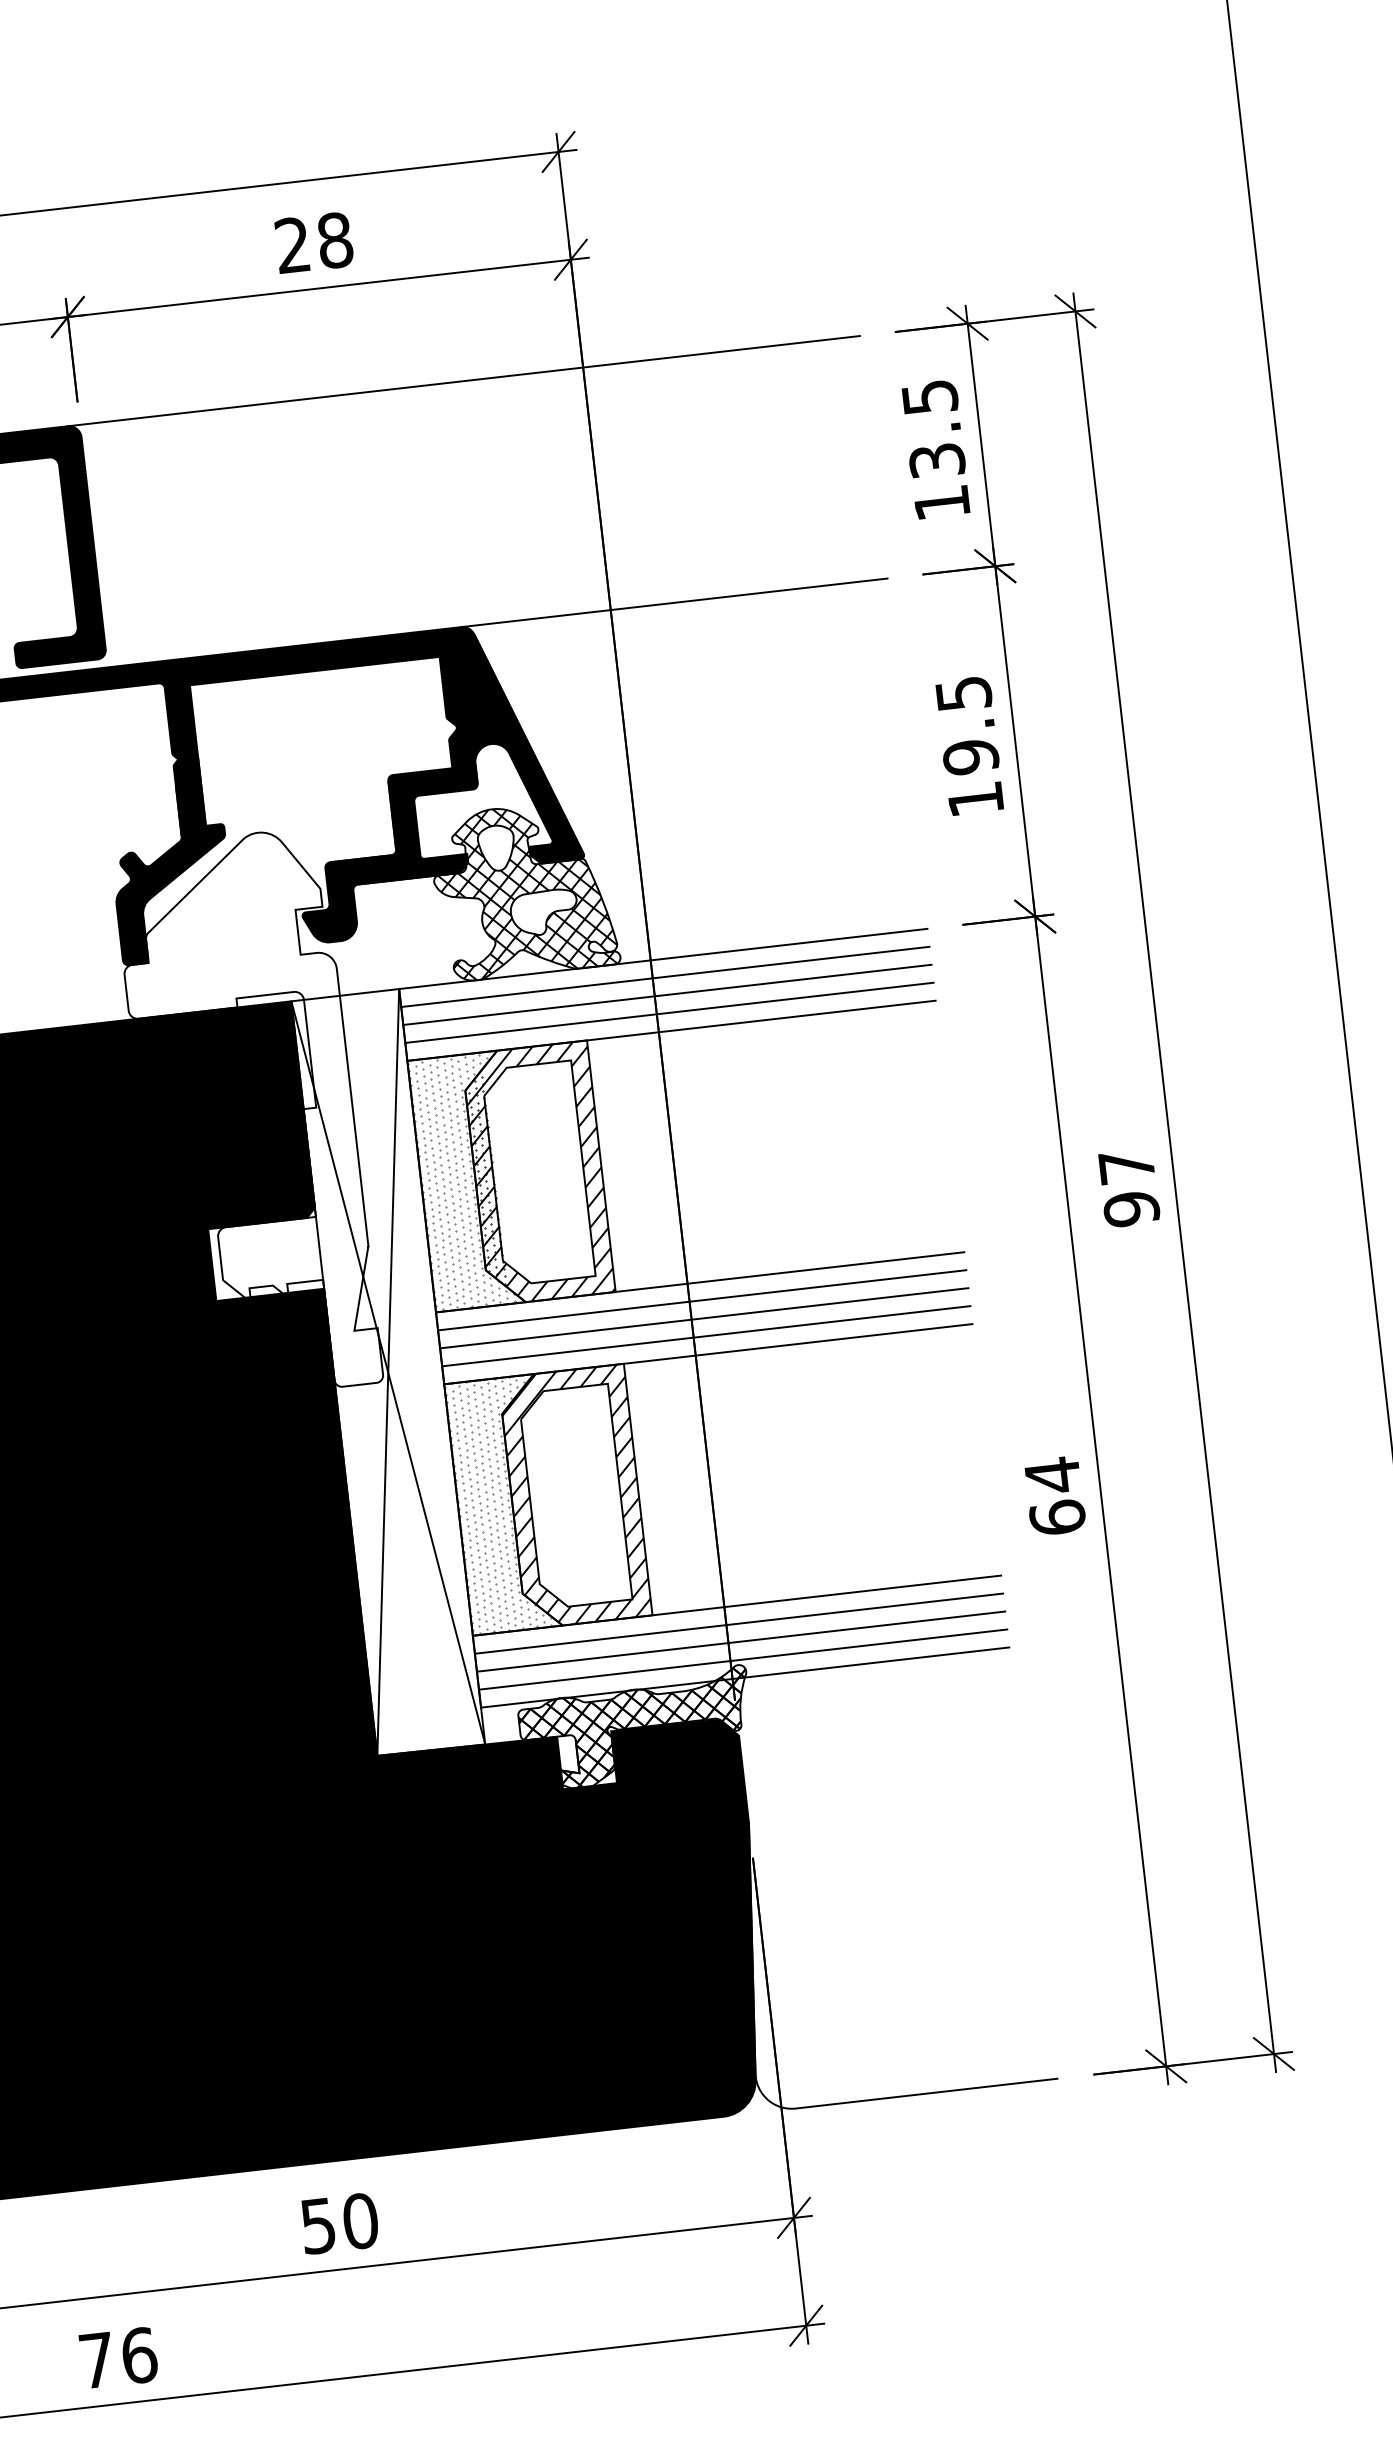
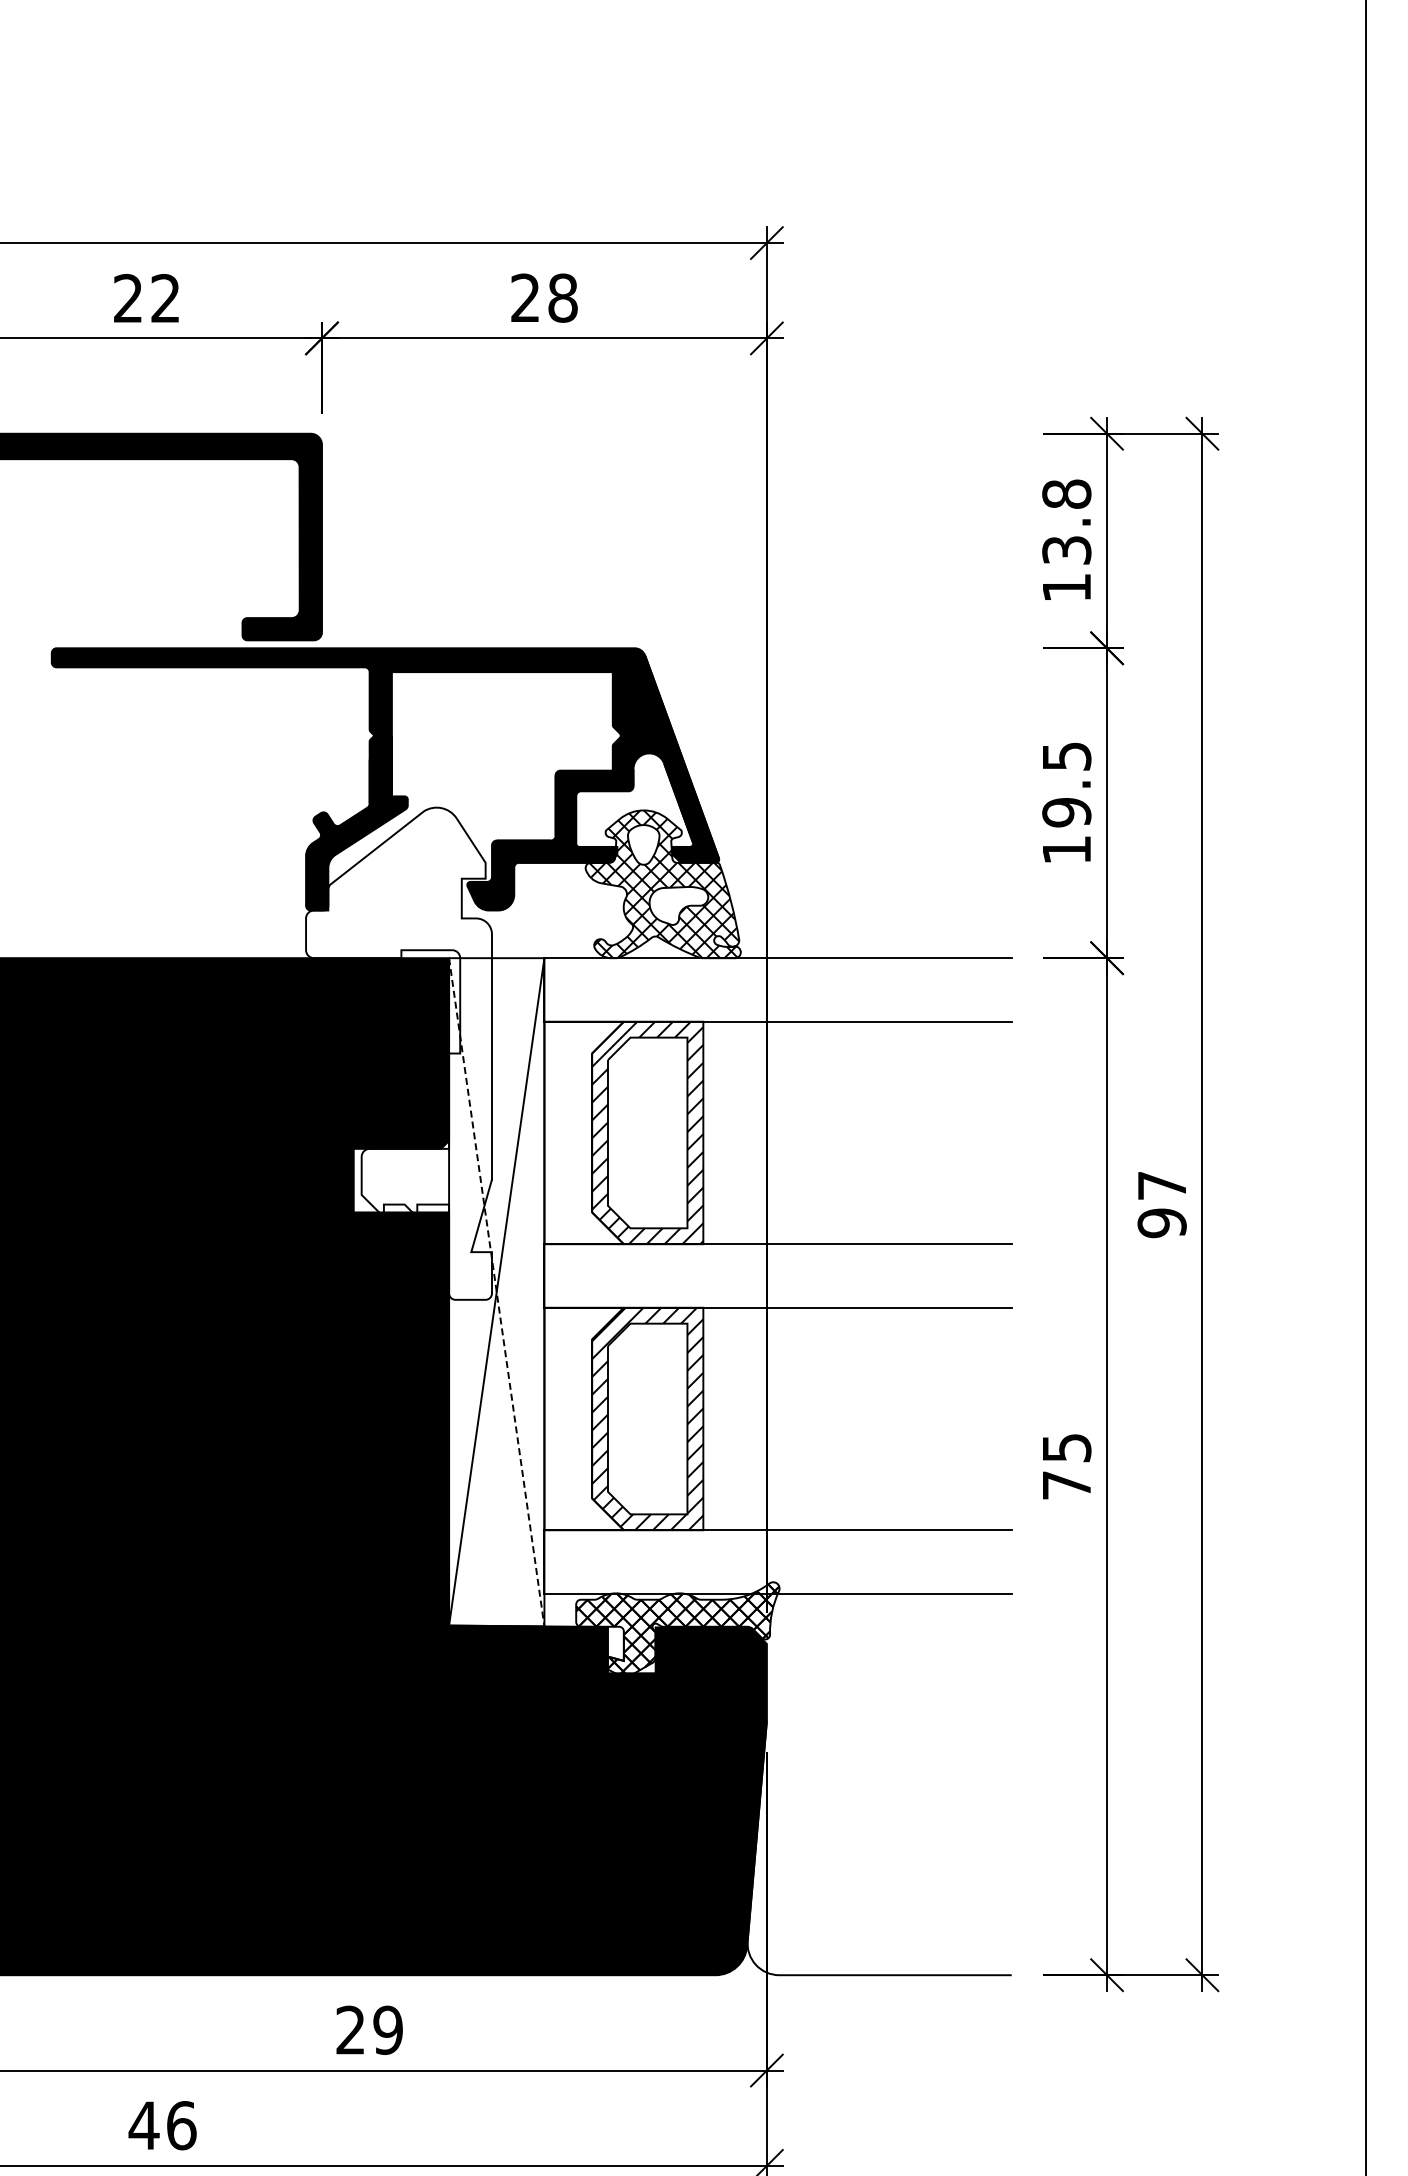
line: (462, 380) -> (660, 433), removed
text: (929, 396) -> (1066, 493), 13.5 -> 13.8
line: (673, 603) -> (822, 648), removed
line: (664, 977) -> (777, 974), removed
line: (666, 994) -> (777, 989), removed
line: (668, 1012) -> (777, 1005), removed
hatch: (464, 1181) -> (582, 1132), removed
line: (701, 1300) -> (777, 1260), removed
line: (703, 1318) -> (777, 1276), removed
line: (705, 1335) -> (777, 1291), removed
line: (388, 1373) -> (496, 1292), solid -> dashed
text: (1054, 1495) -> (1066, 1465), 64 -> 75
hatch: (501, 1503) -> (582, 1417), removed
line: (738, 1624) -> (777, 1546), removed
line: (740, 1642) -> (777, 1562), removed
line: (742, 1659) -> (777, 1577), removed
text: (339, 2222) -> (369, 2029), 50 -> 29
text: (96, 2360) -> (143, 2125), 76 -> 46

